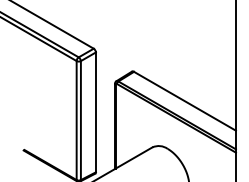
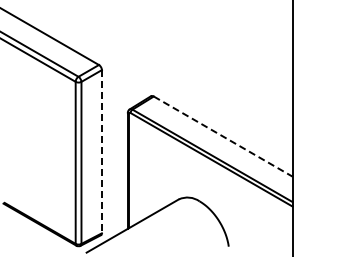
line: (185, 101) -> (223, 136), solid -> dashed
line: (95, 112) -> (101, 151), solid -> dashed

